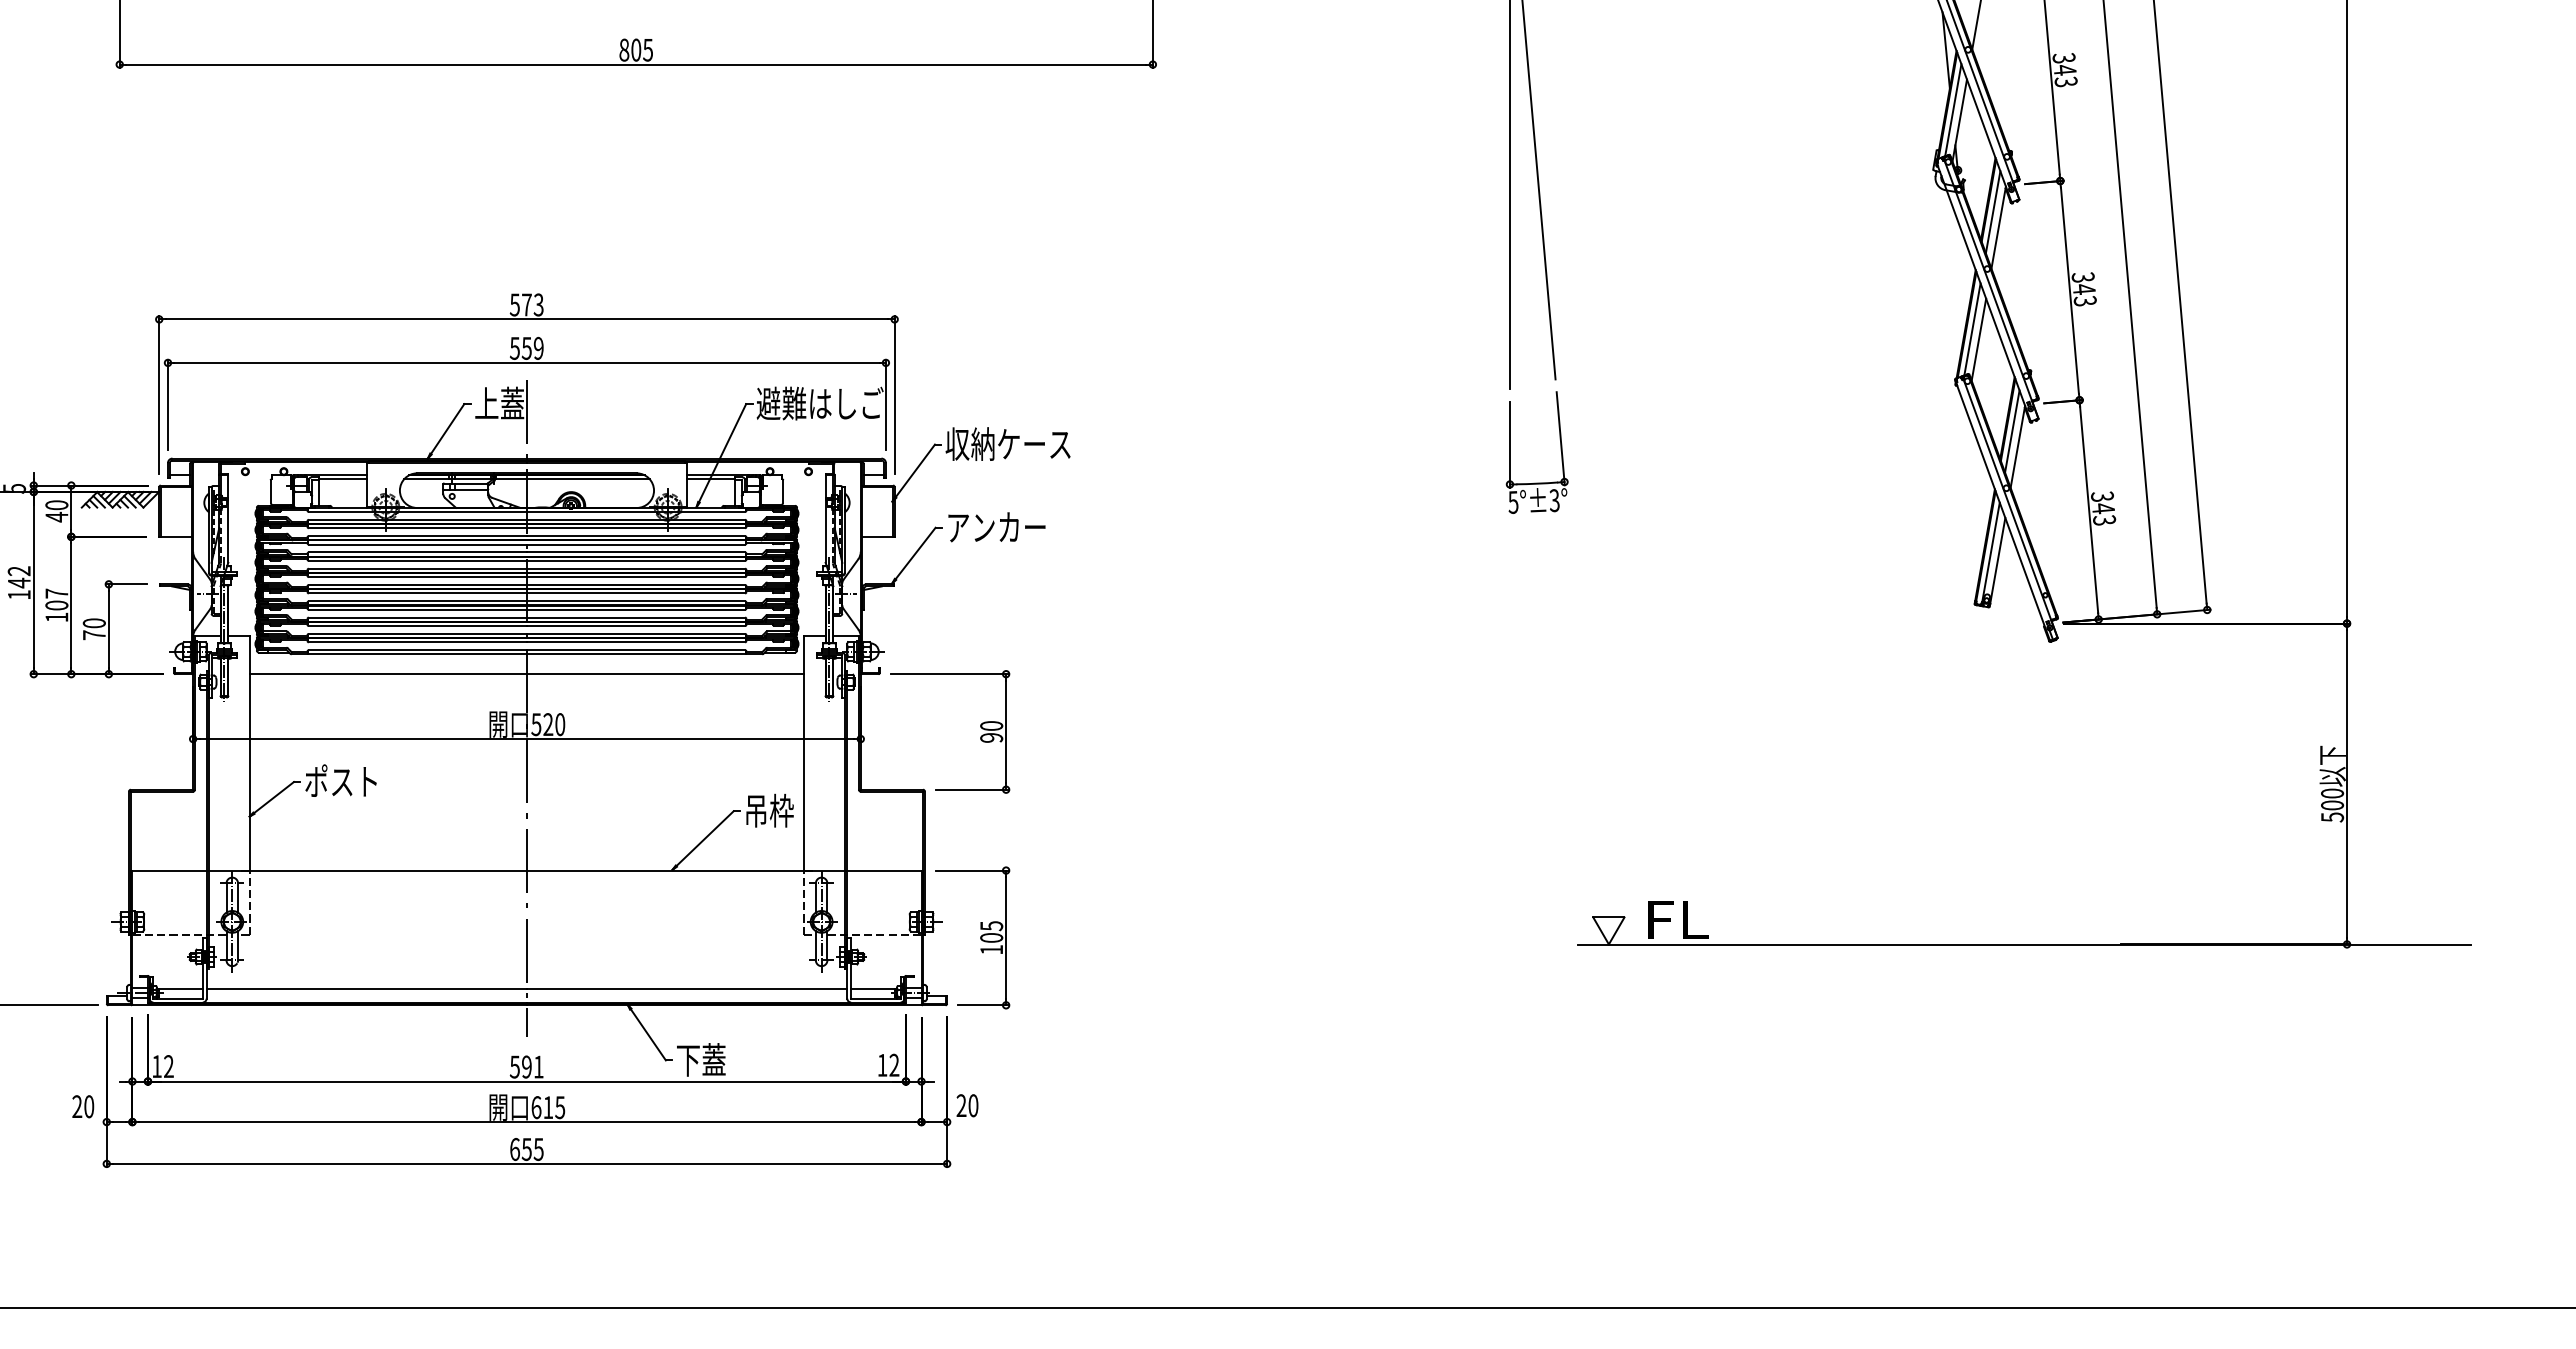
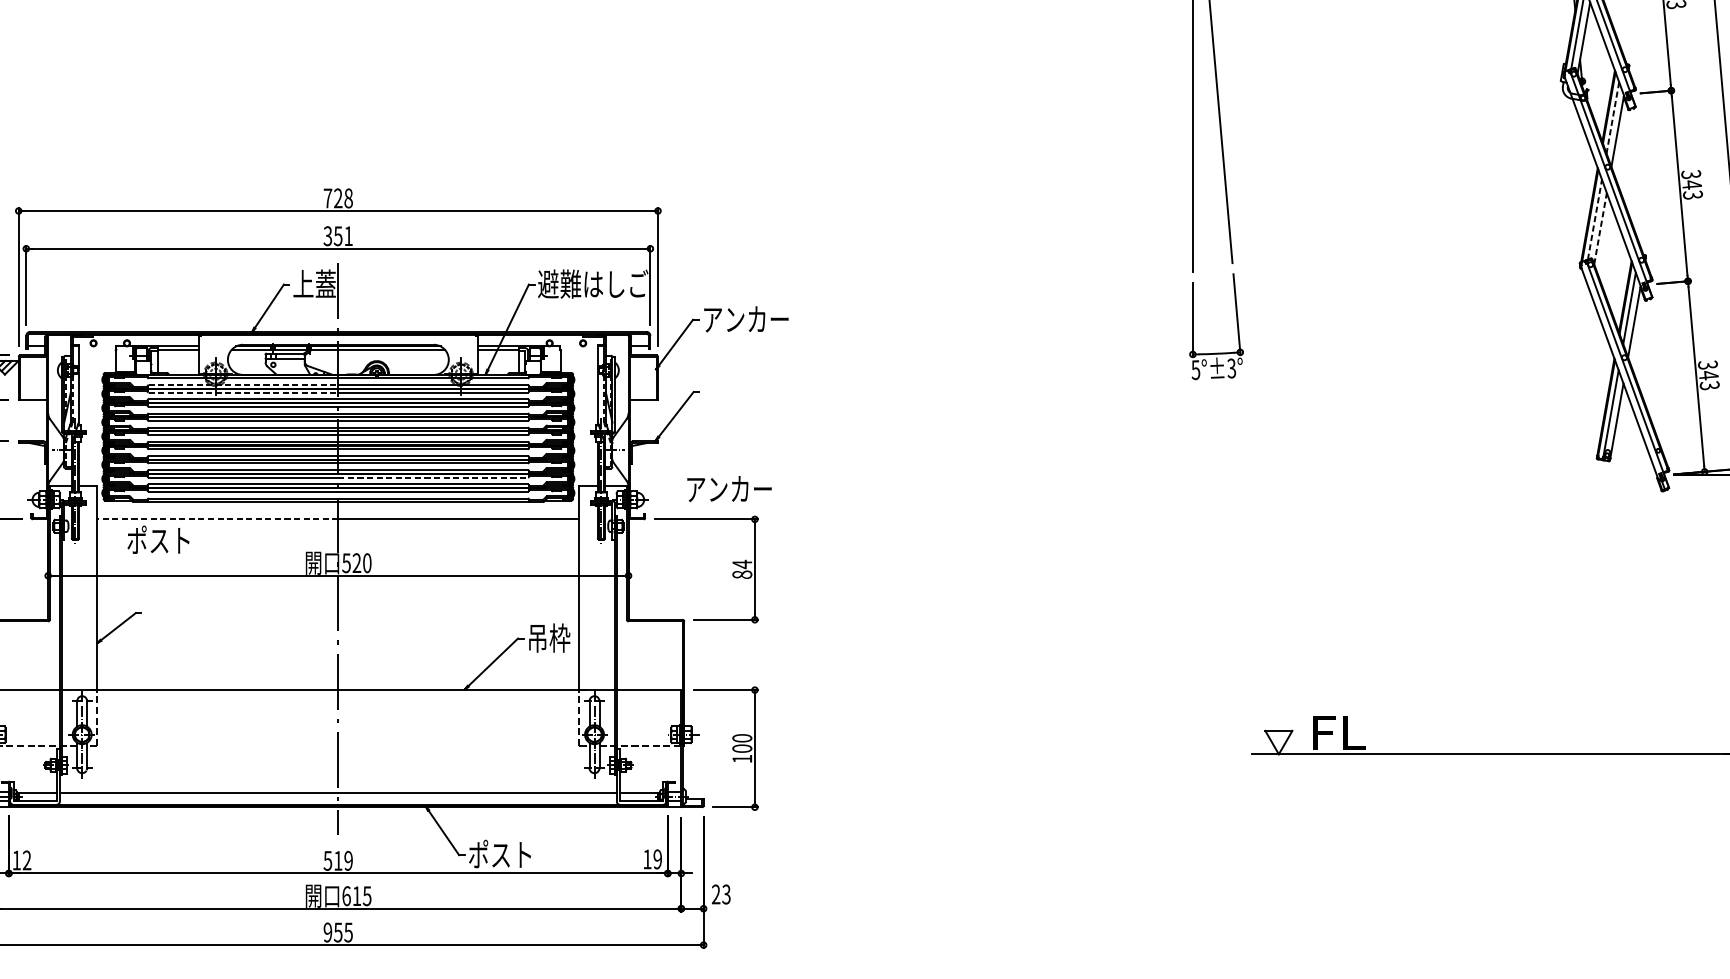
line: (1993, 212) -> (1613, 118), solid -> dashed
text: (526, 304) -> (337, 198), 573 -> 728
line: (1972, 329) -> (1594, 219), solid -> dashed
line: (1978, 339) -> (1600, 228), solid -> dashed
text: (526, 347) -> (337, 235), 559 -> 351
text: (1007, 443) -> (756, 318), 収納ケース -> アンカー
line: (418, 519) -> (244, 384), solid -> dashed
text: (996, 527) -> (729, 489), moved
line: (418, 528) -> (244, 392), solid -> dashed
line: (636, 626) -> (433, 477), solid -> dashed
line: (388, 674) -> (217, 519), solid -> dashed
text: (991, 731) -> (742, 569), 90 -> 84
text: (340, 780) -> (158, 539), moved
text: (991, 926) -> (742, 738), 105 -> 100
text: (712, 1059) -> (499, 854), 下蓋 -> ポスト
text: (894, 1065) -> (657, 859), 12 -> 19
text: (532, 1066) -> (343, 860), 591 -> 519
text: (973, 1105) -> (726, 894), 20 -> 23
text: (514, 1148) -> (327, 931), 655 -> 955

